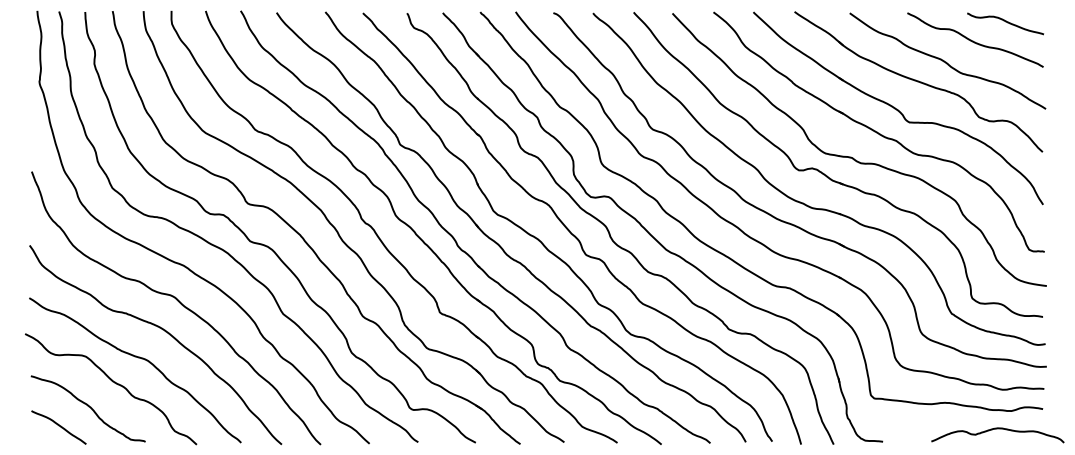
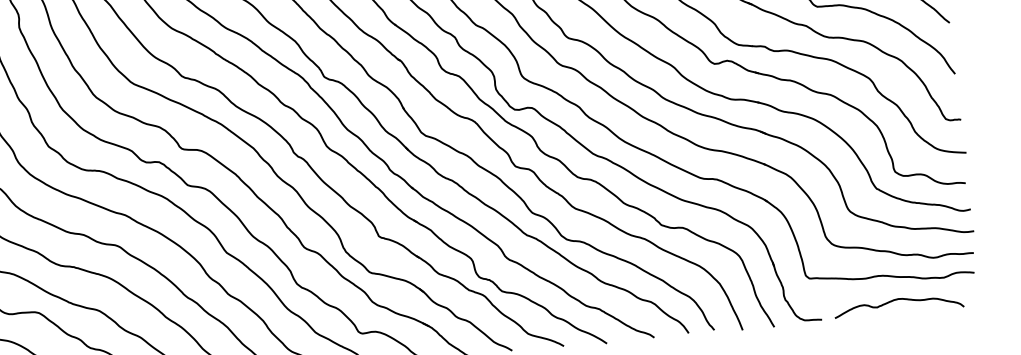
curve: (997, 429) -> (898, 300), moved

